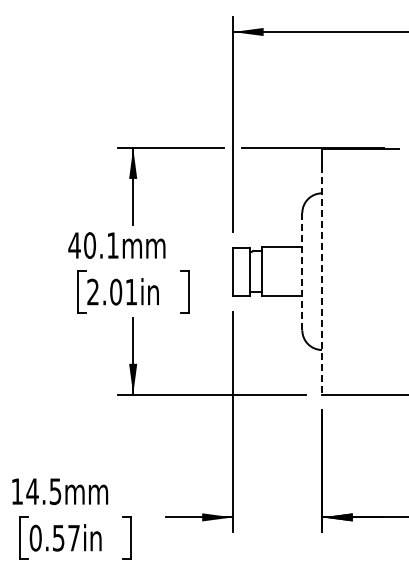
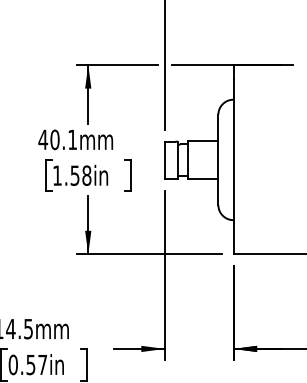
line: (302, 271) -> (218, 159), dashed -> solid
line: (322, 280) -> (233, 166), dashed -> solid
text: (112, 291) -> (72, 175), 2.01in -> 1.58in

